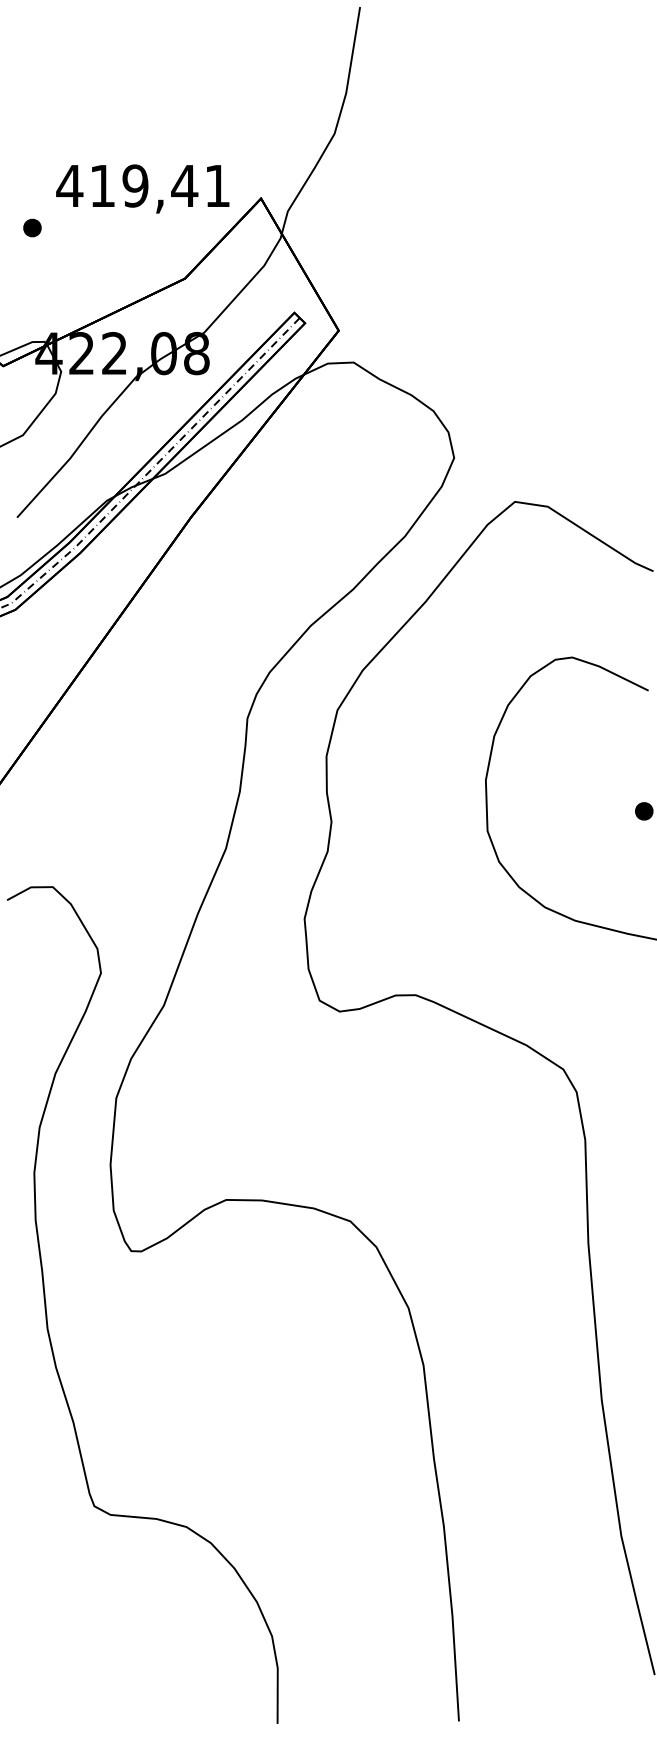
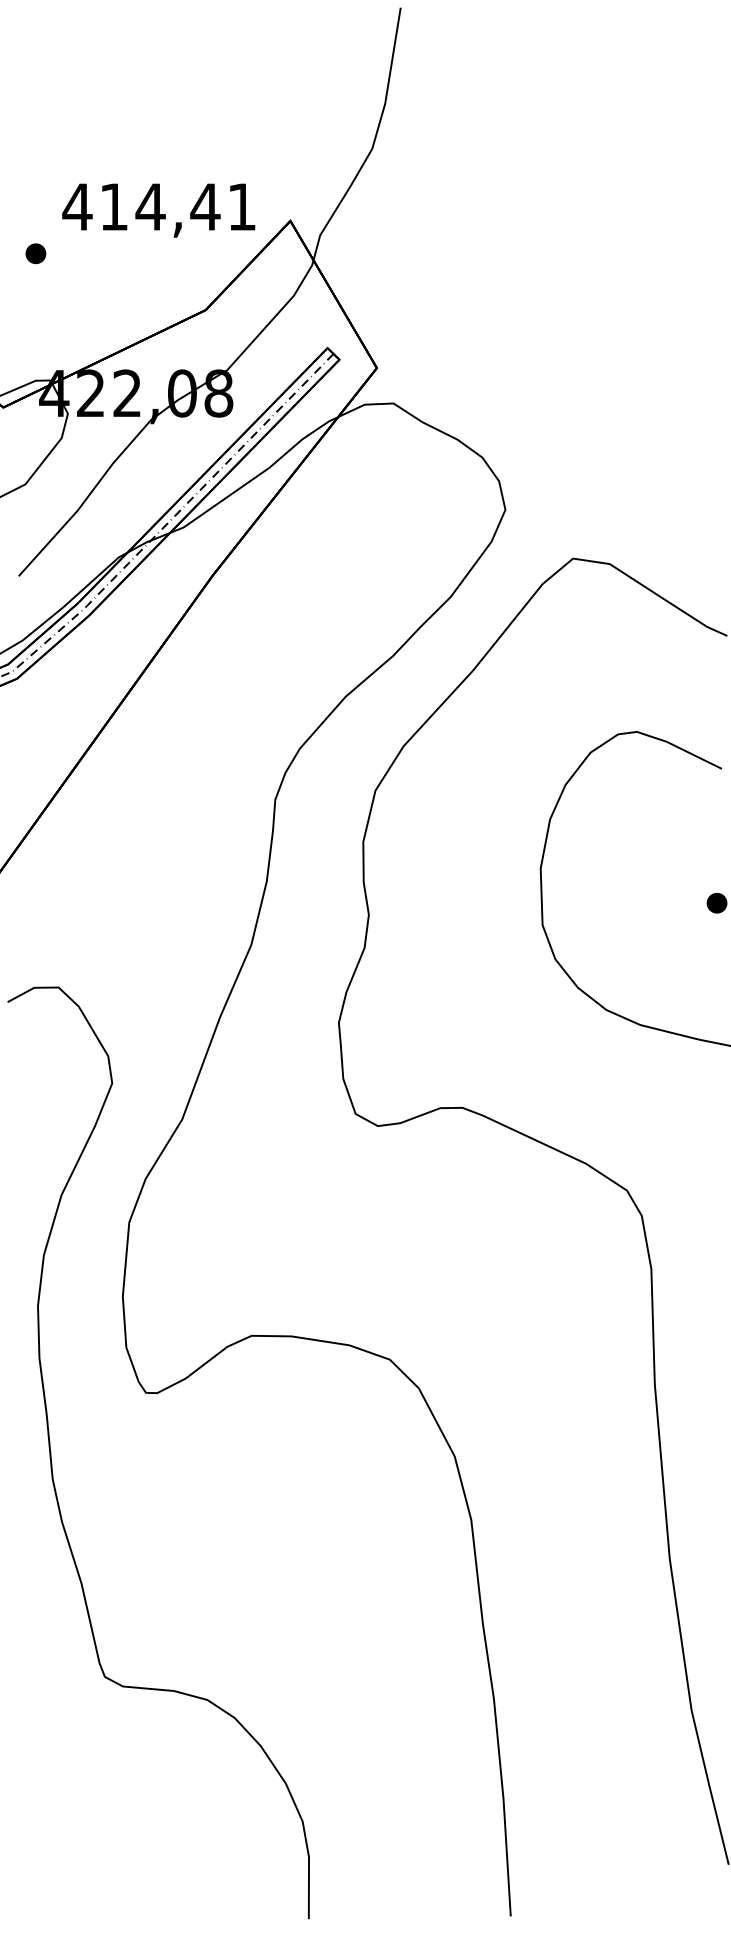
text: (135, 186) -> (150, 207), 419,41 -> 414,41

